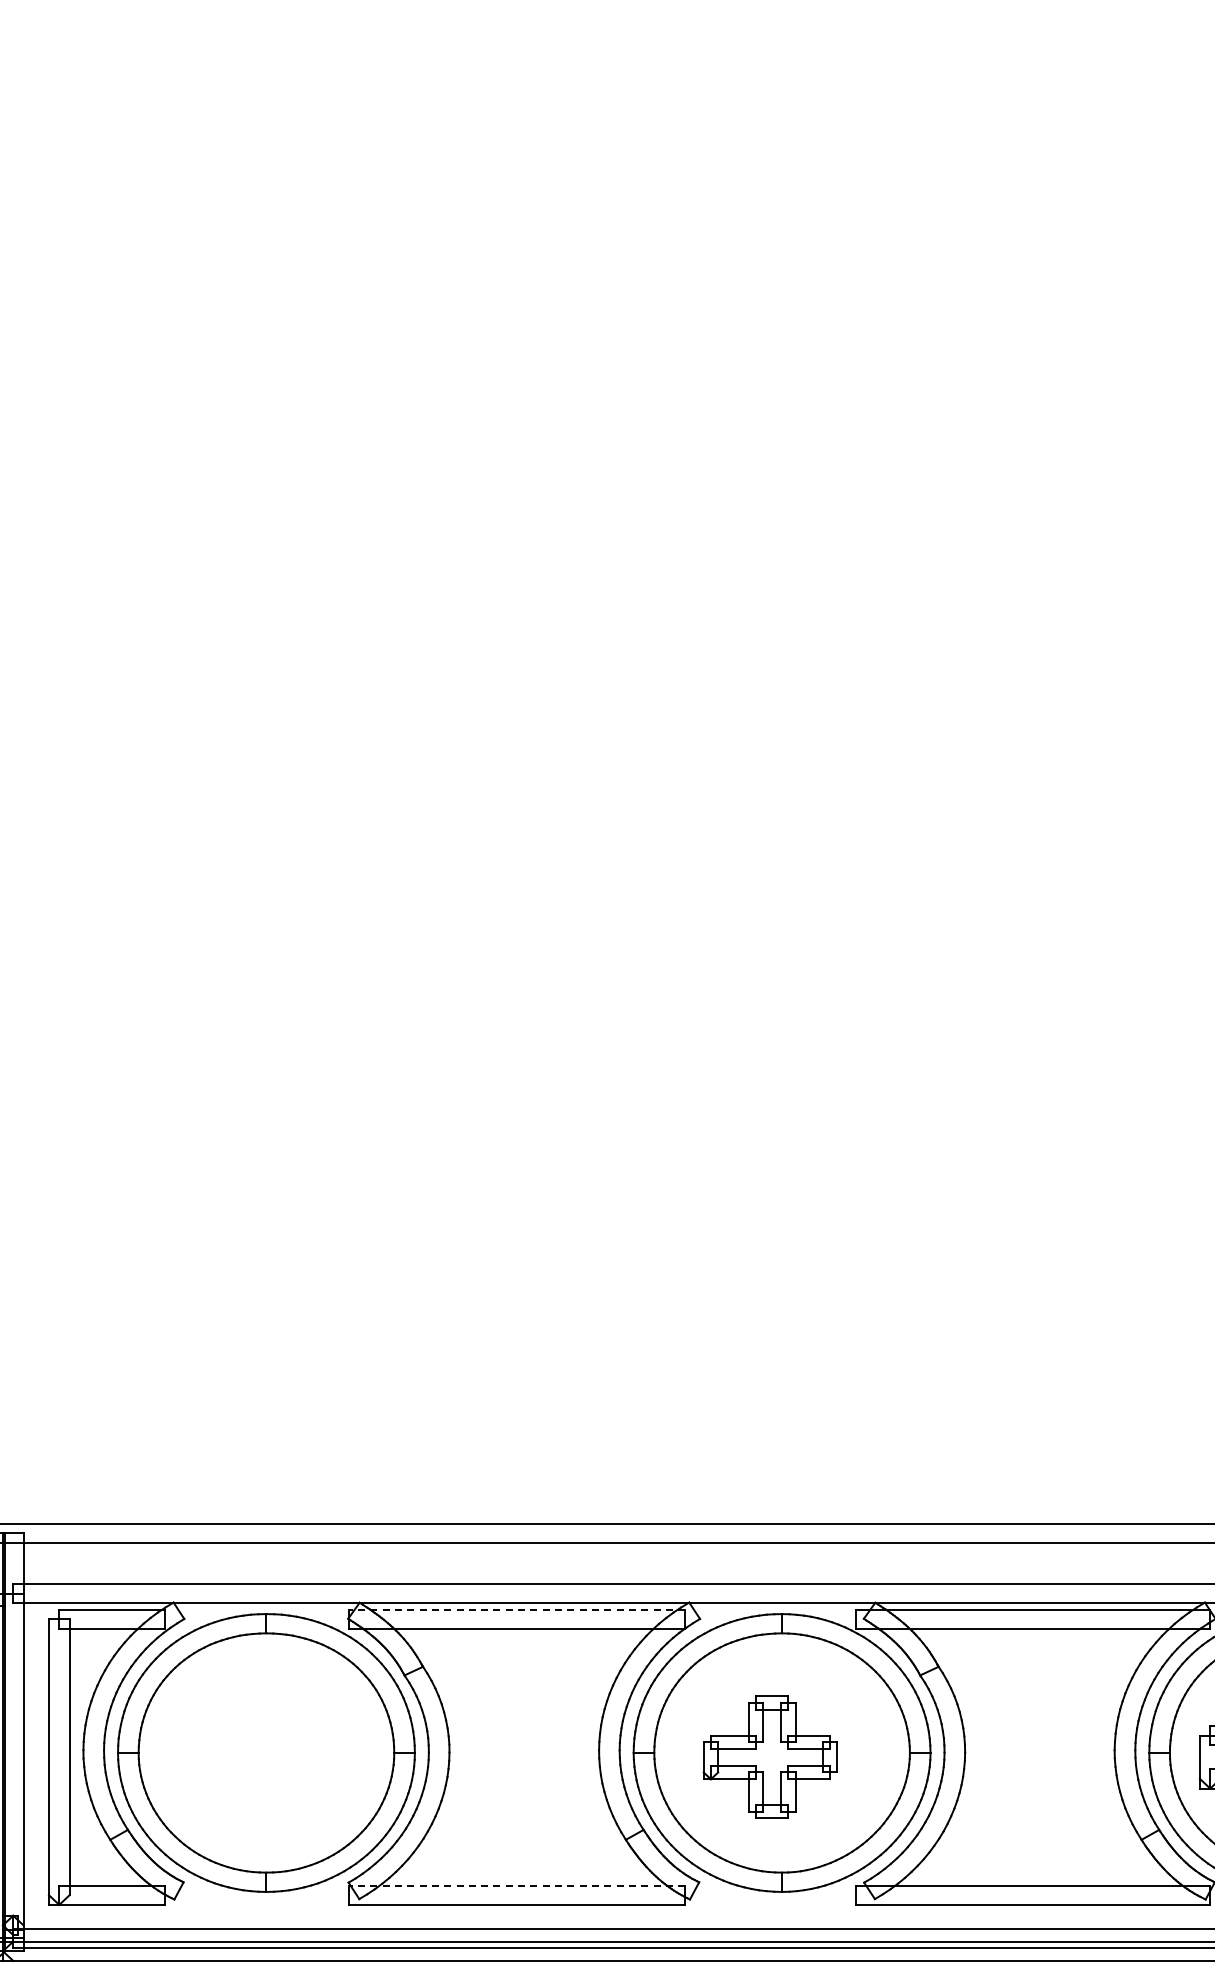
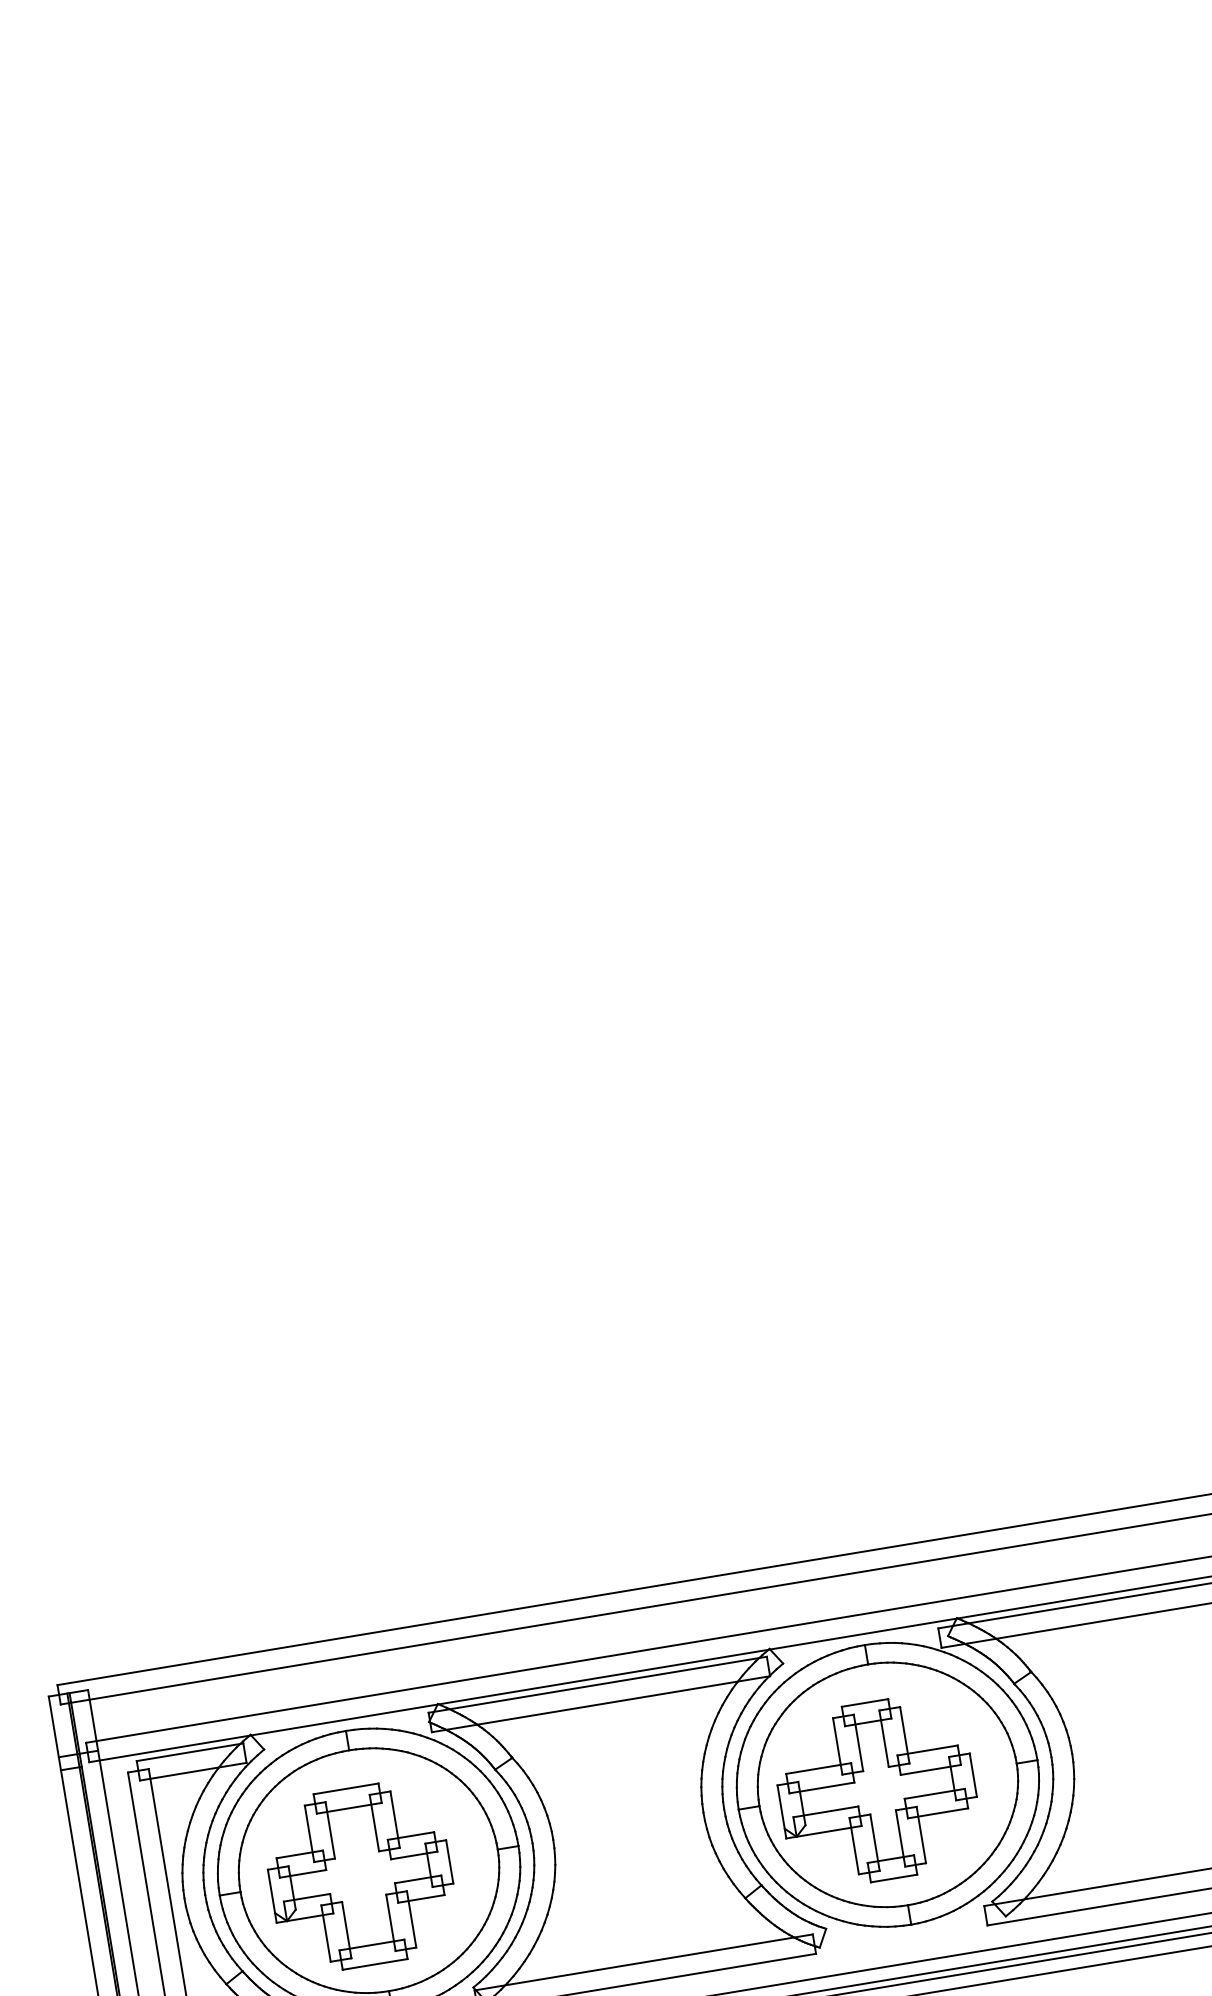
line: (516, 1609) -> (596, 1684), dashed -> solid
part: (256, 1757) -> (359, 1876), added
part: (770, 1757) -> (877, 1791), size x1.43
line: (516, 1885) -> (642, 1962), dashed -> solid

